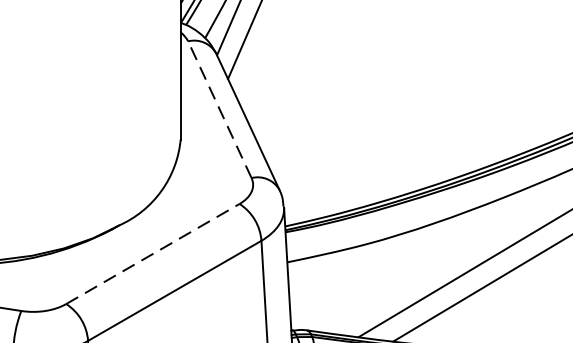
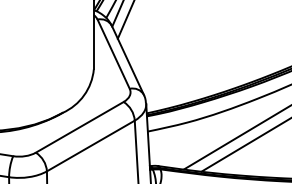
line: (219, 108) -> (113, 53), dashed -> solid
line: (152, 254) -> (79, 127), dashed -> solid

